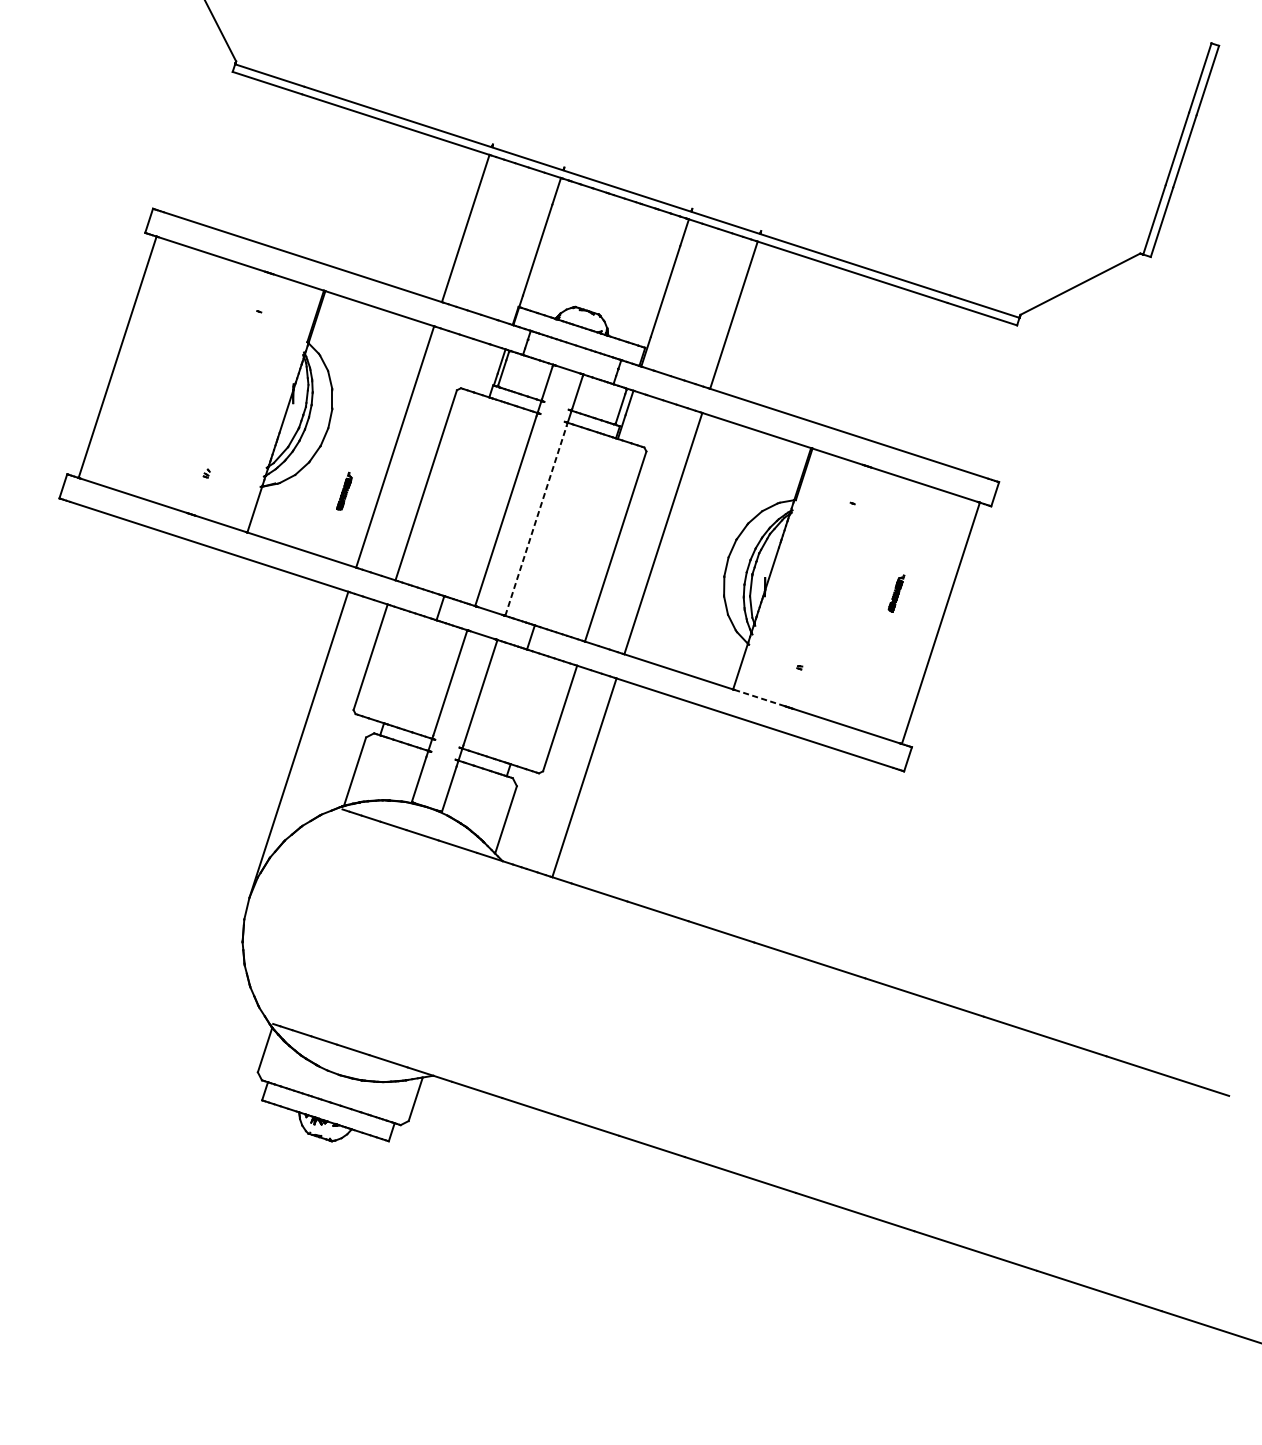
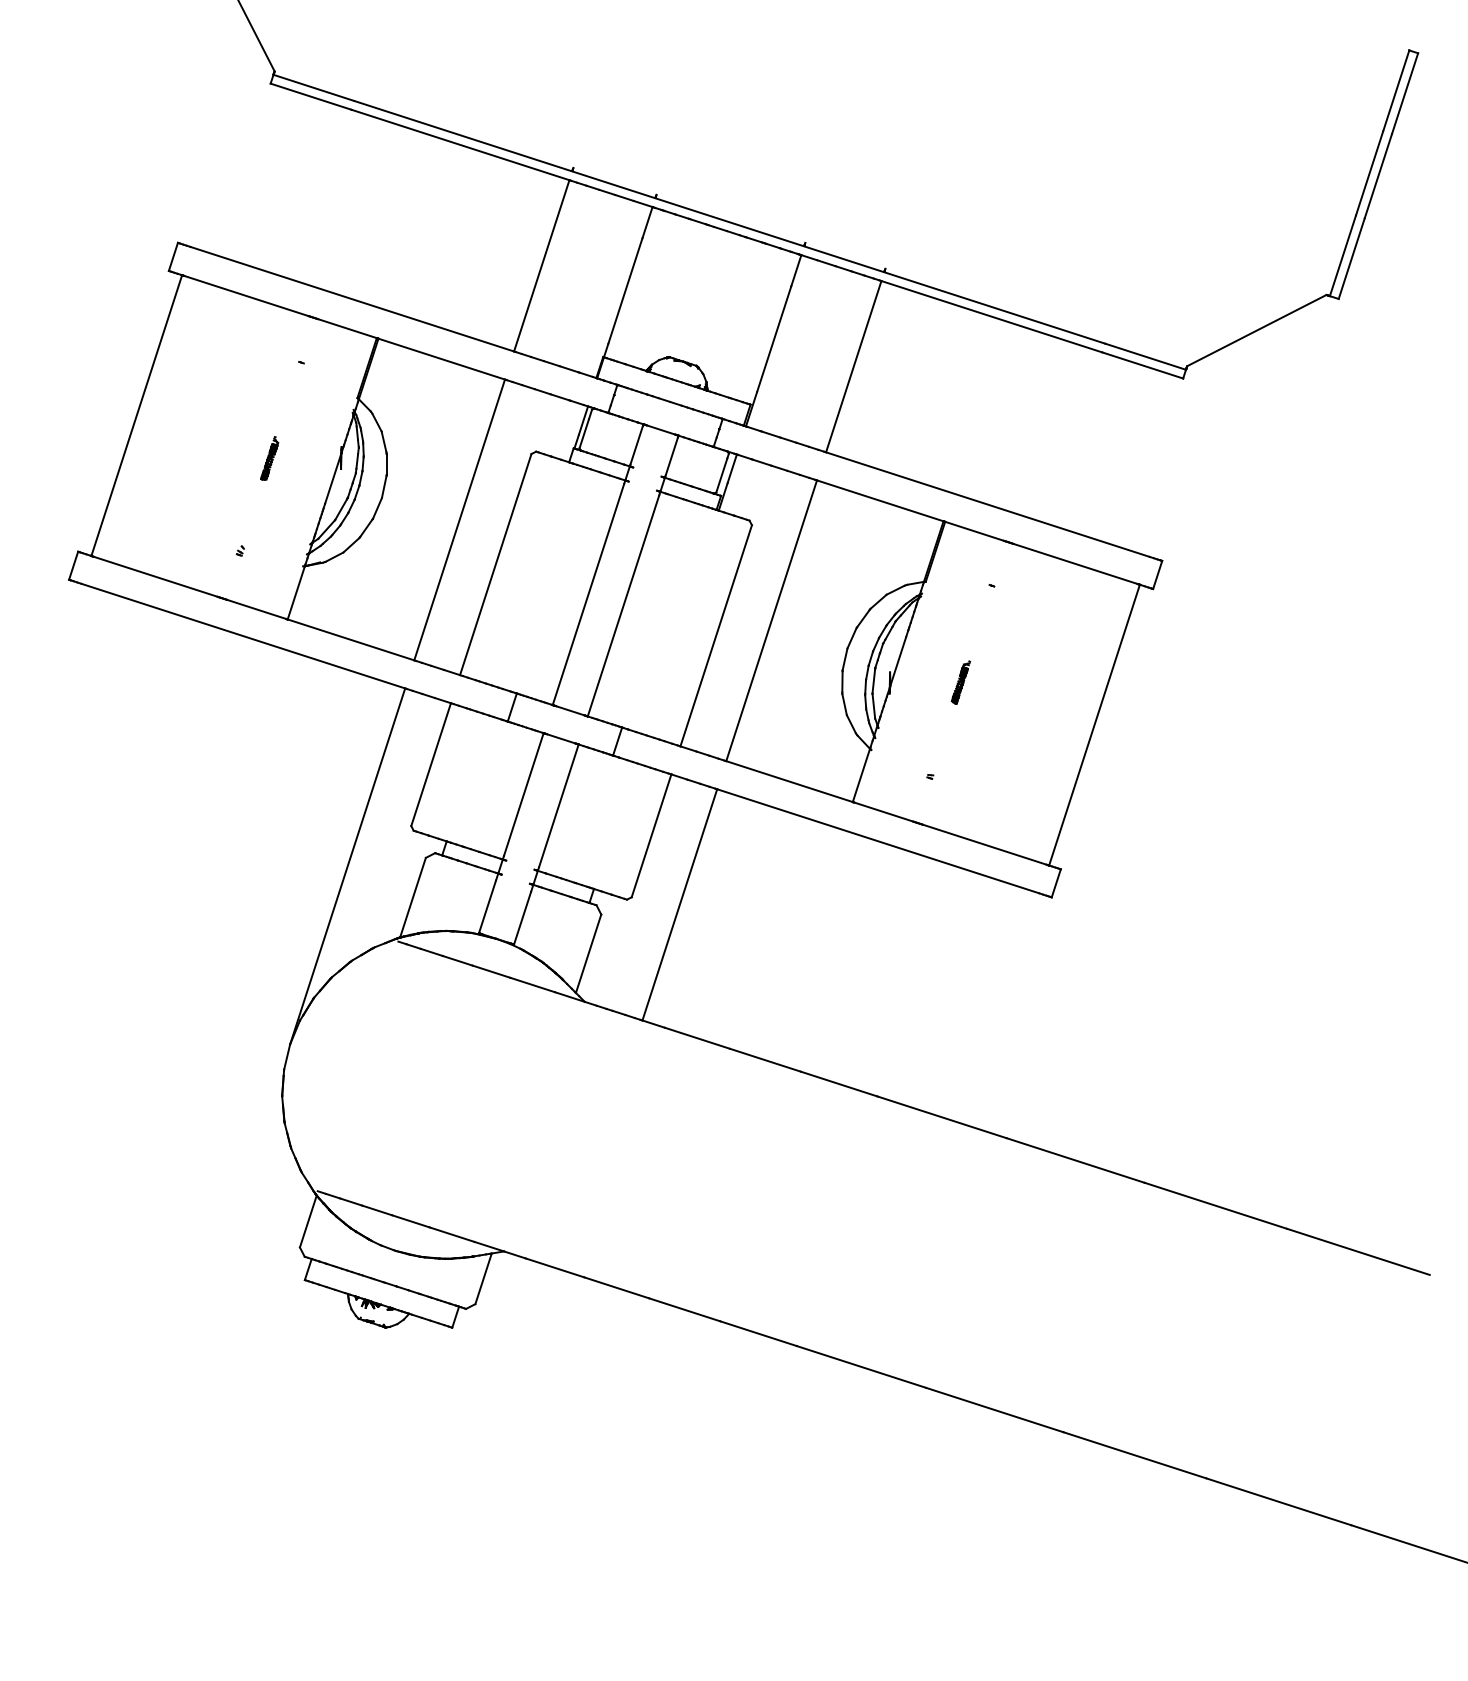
part: (344, 491) -> (269, 458), moved
line: (536, 520) -> (623, 605), dashed -> solid
part: (896, 593) -> (960, 682), moved
line: (759, 698) -> (883, 812), dashed -> solid

